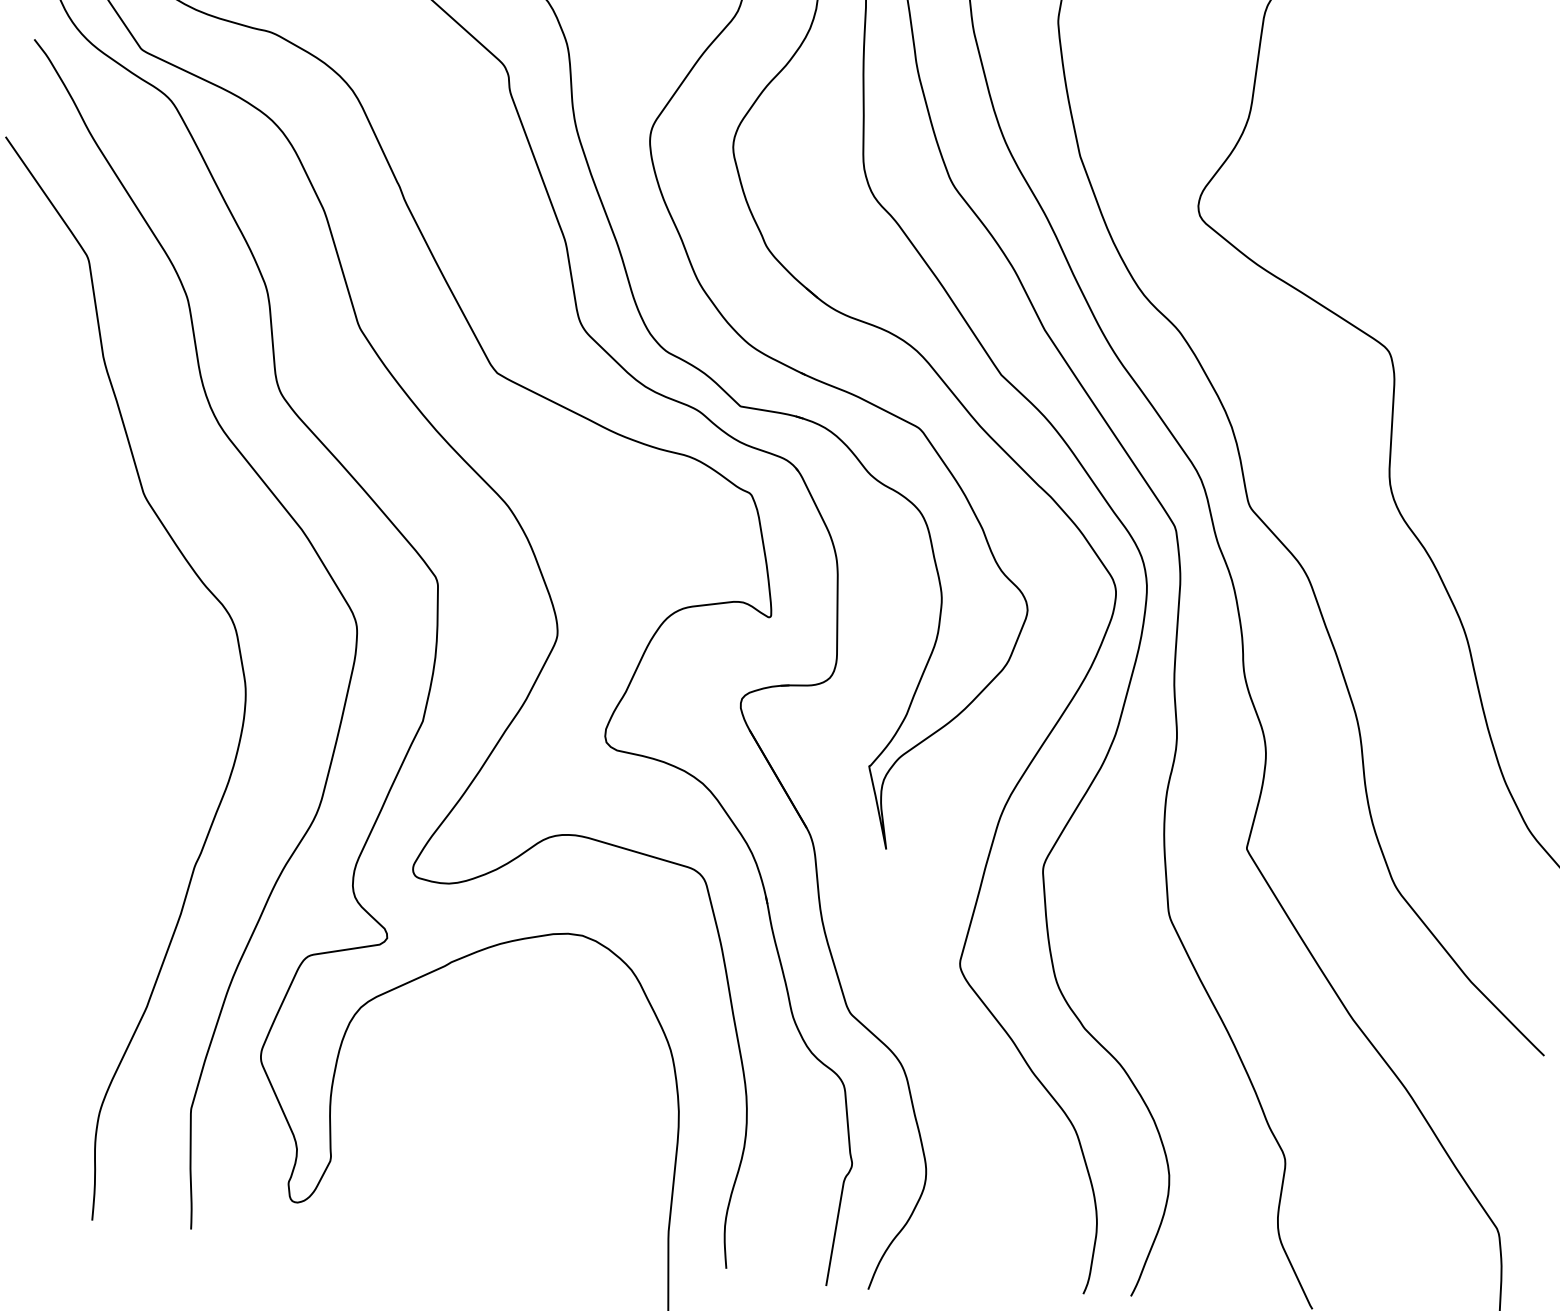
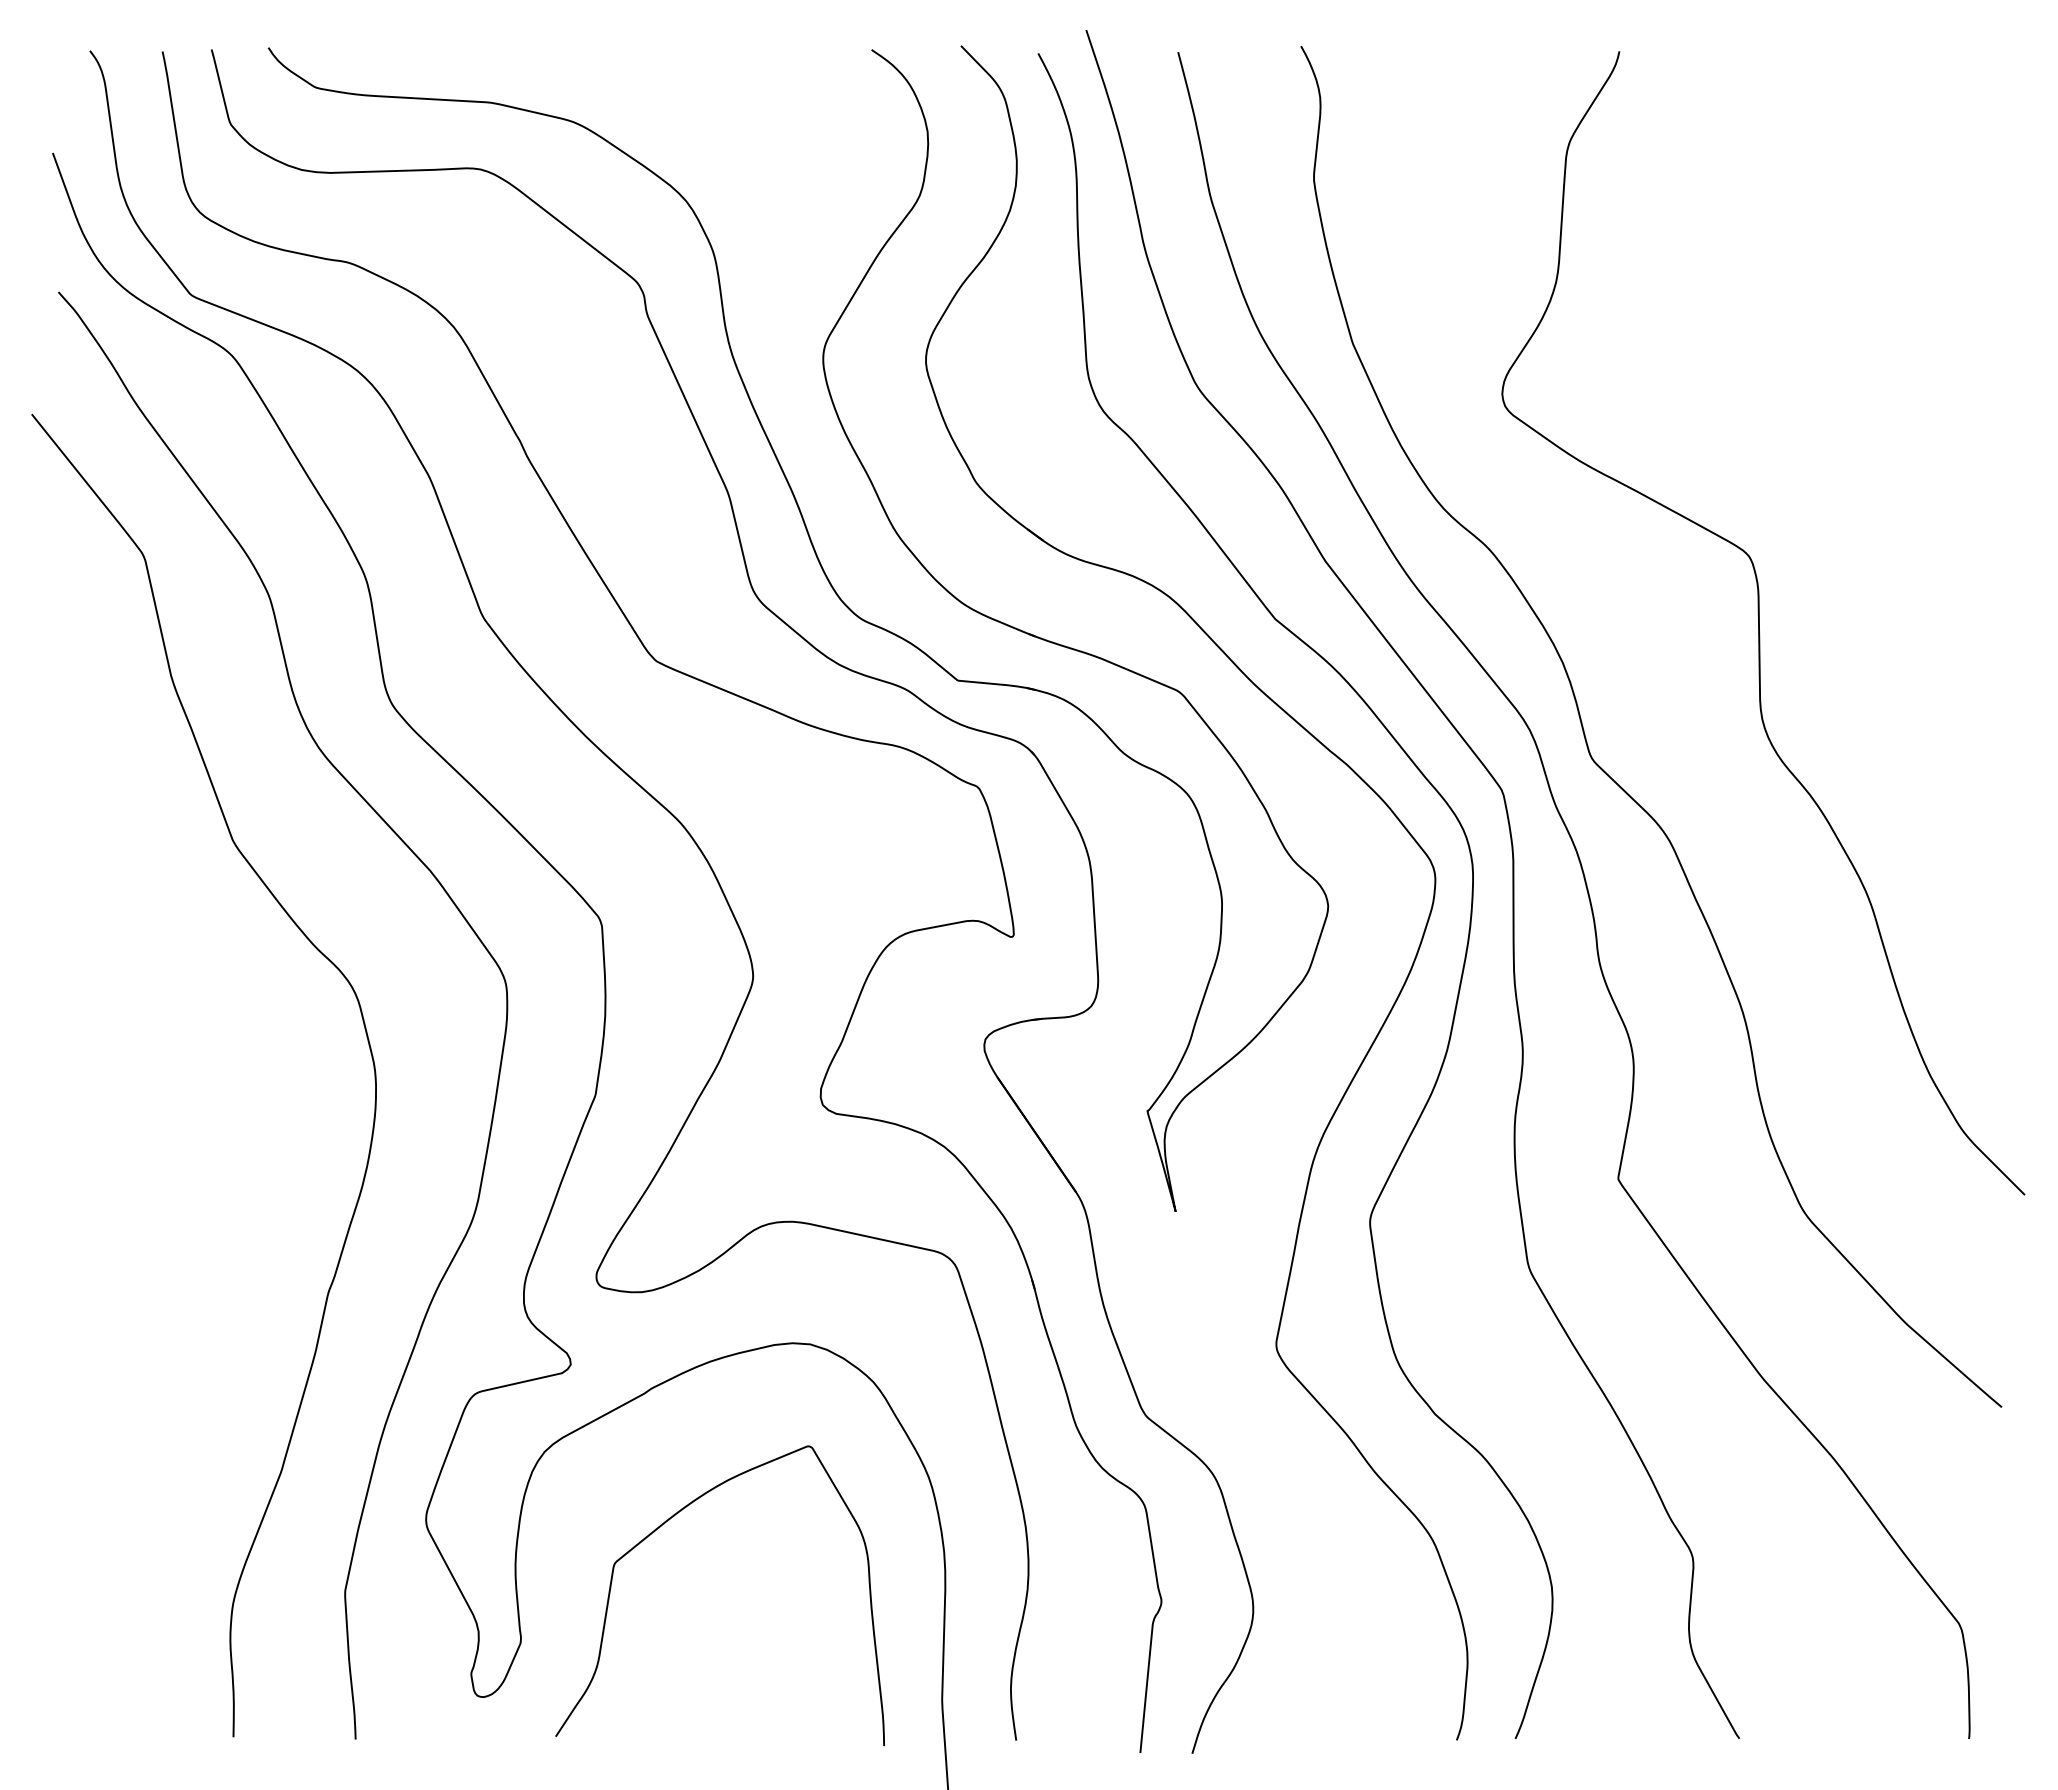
curve: (453, 1073) -> (664, 1524), added

